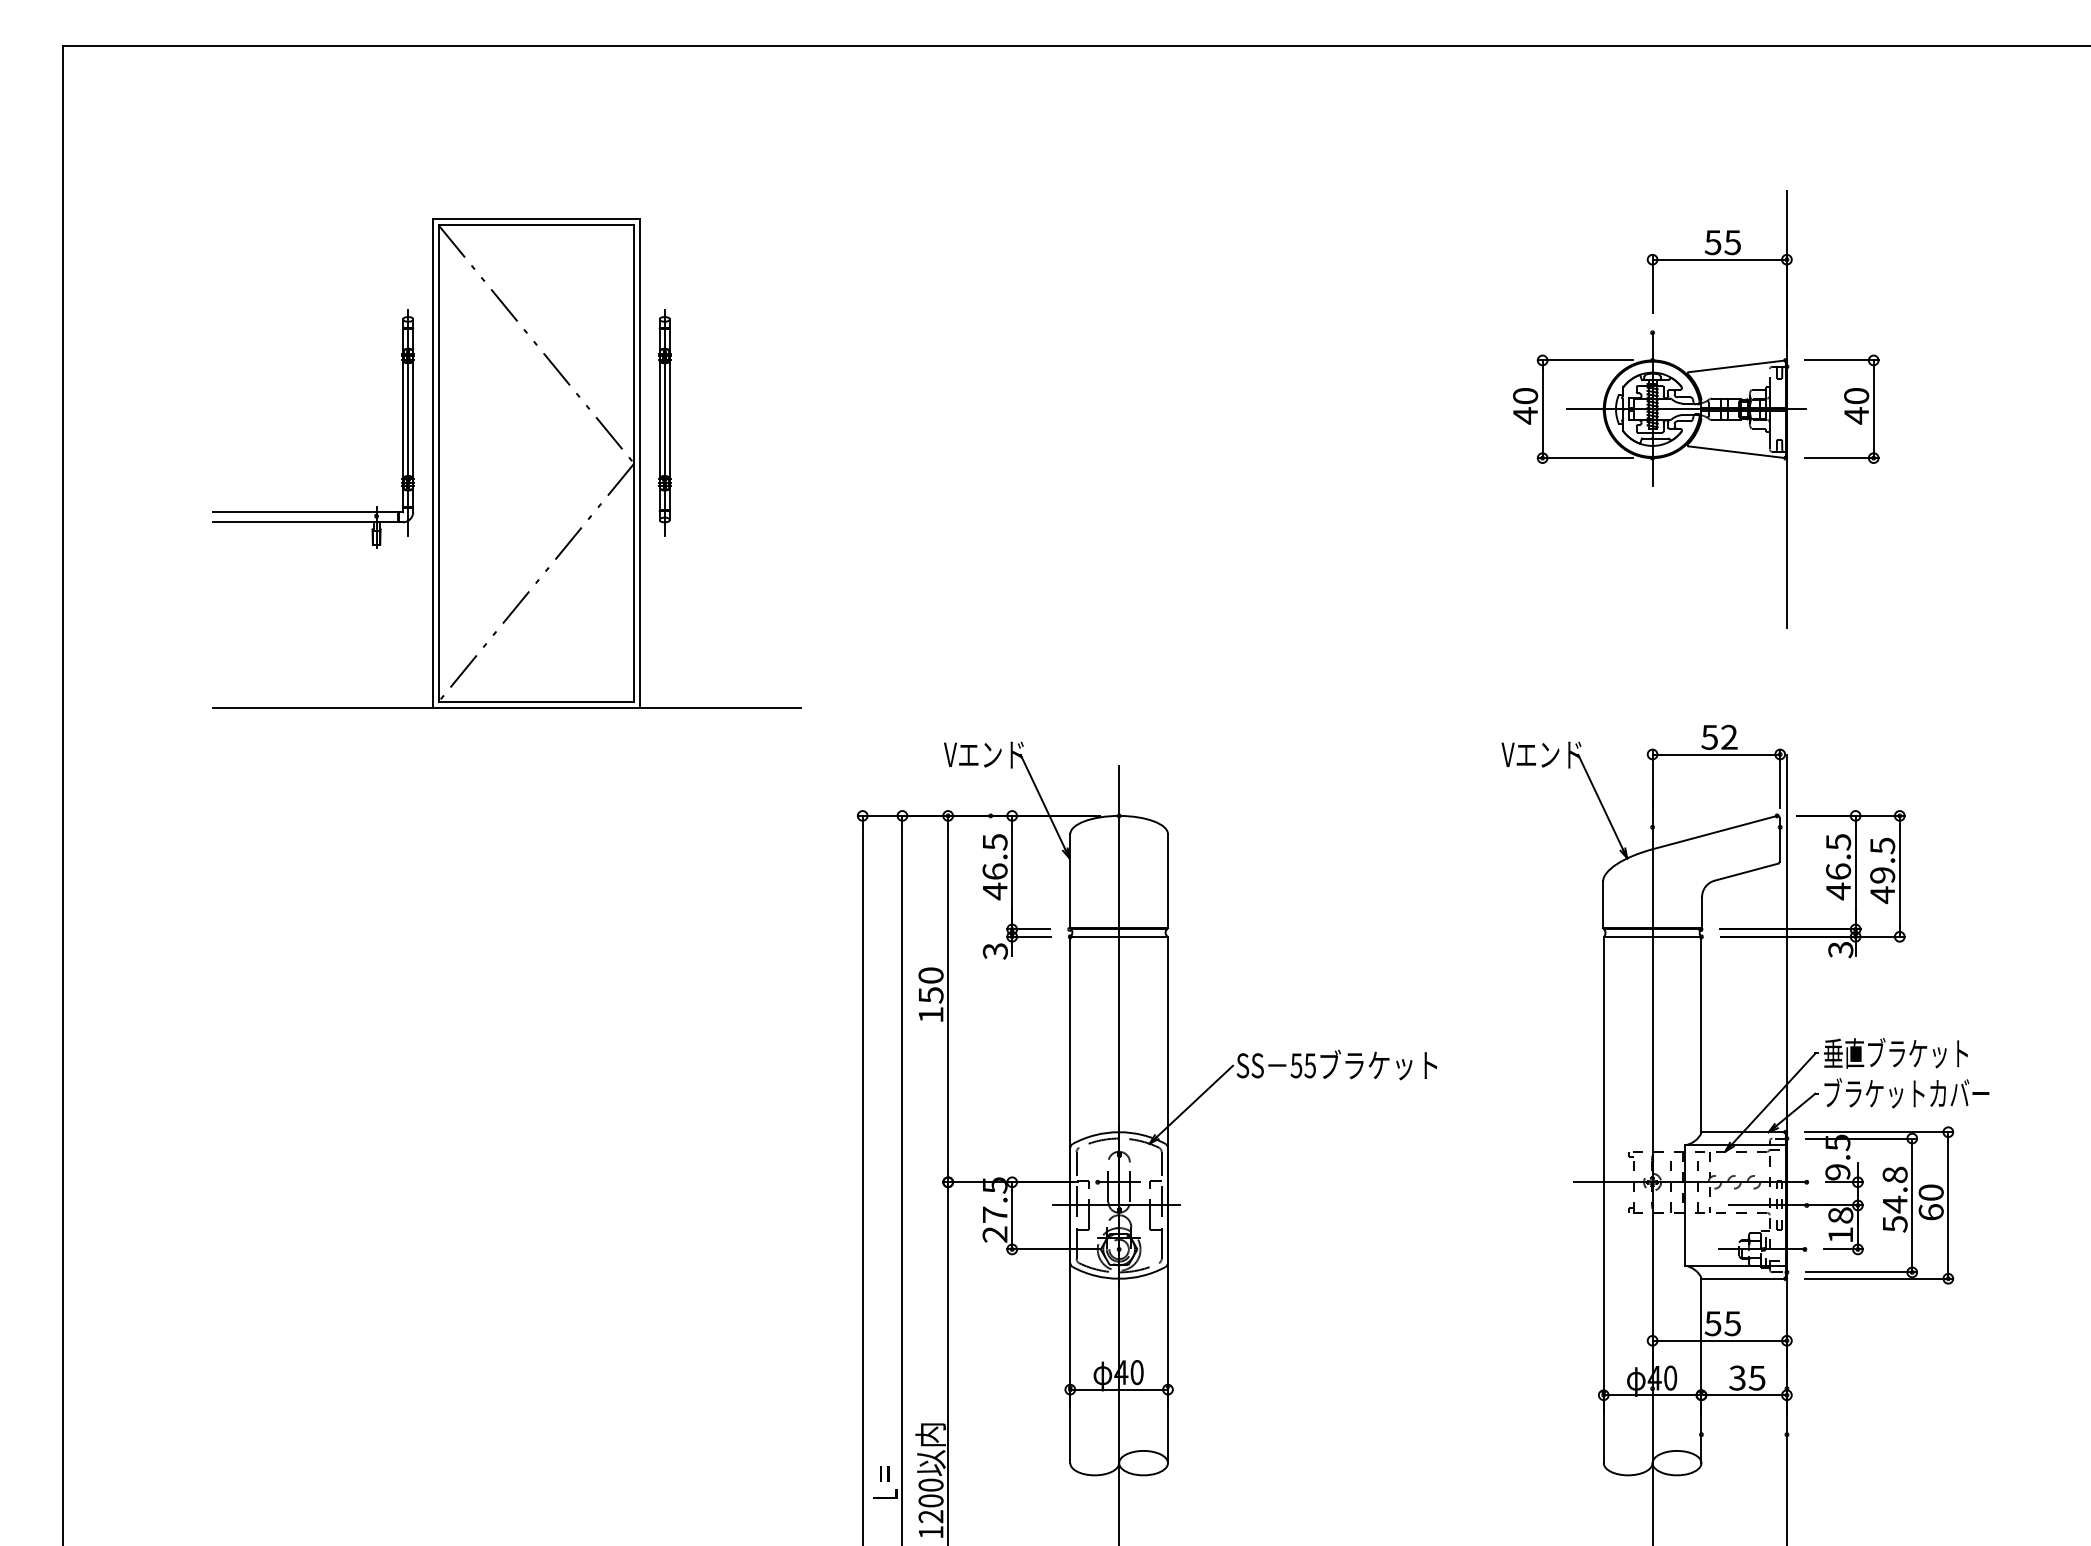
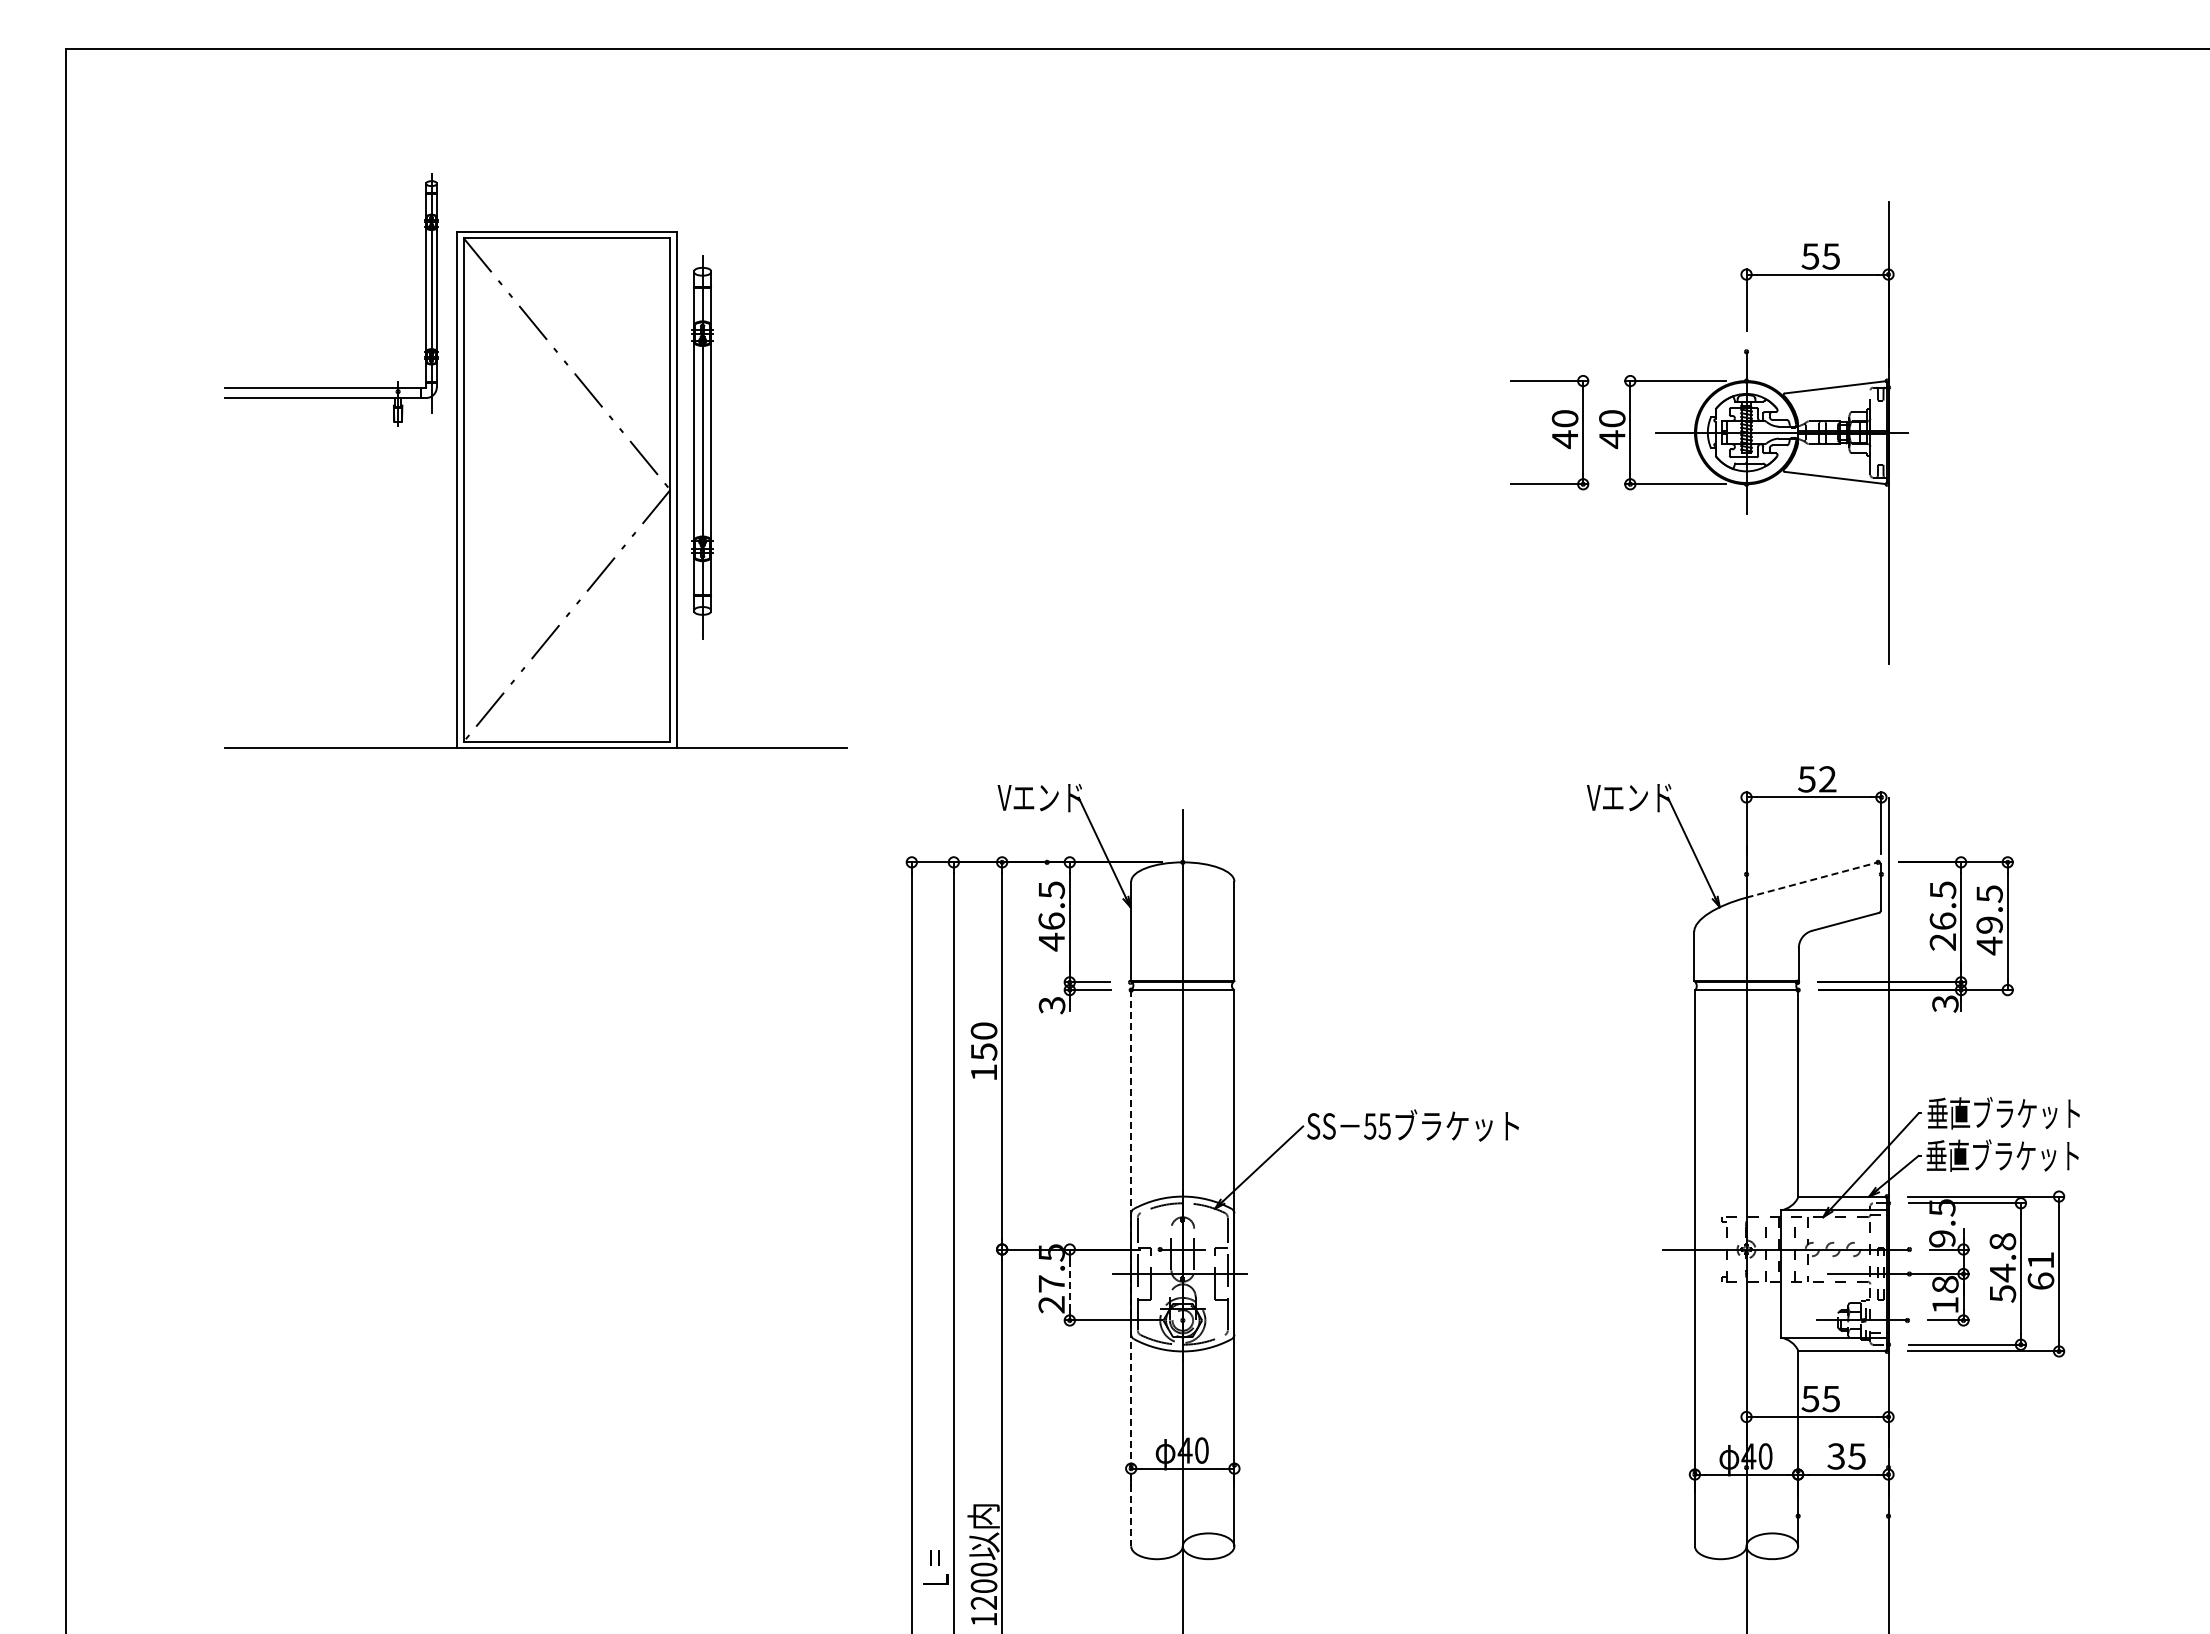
part: (1841, 409) -> (1549, 432), moved
part: (664, 423) -> (702, 447), size x1.6
part: (313, 512) -> (331, 387), moved
line: (1715, 832) -> (1812, 879), solid -> dashed
text: (1838, 890) -> (1942, 941), 46.5 -> 26.5
text: (1906, 1093) -> (2014, 1155), ブラケットカバー -> 垂直ブラケット
text: (1930, 1192) -> (2040, 1260), 60 -> 61
line: (1070, 1200) -> (1131, 1268), solid -> dashed
line: (1011, 1216) -> (1069, 1285), solid -> dashed

